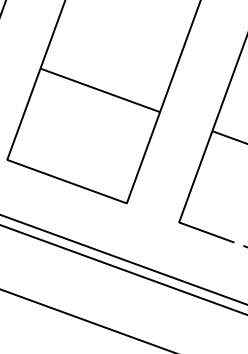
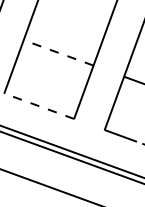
line: (100, 89) -> (58, 52), solid -> dashed
line: (65, 182) -> (38, 106), solid -> dashed

